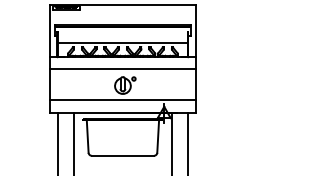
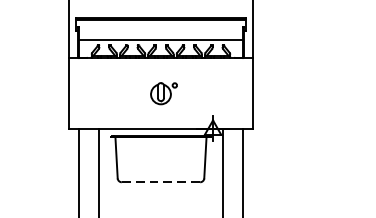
line: (122, 69) -> (160, 73), removed
line: (122, 99) -> (160, 111), removed
line: (123, 155) -> (161, 181), solid -> dashed

